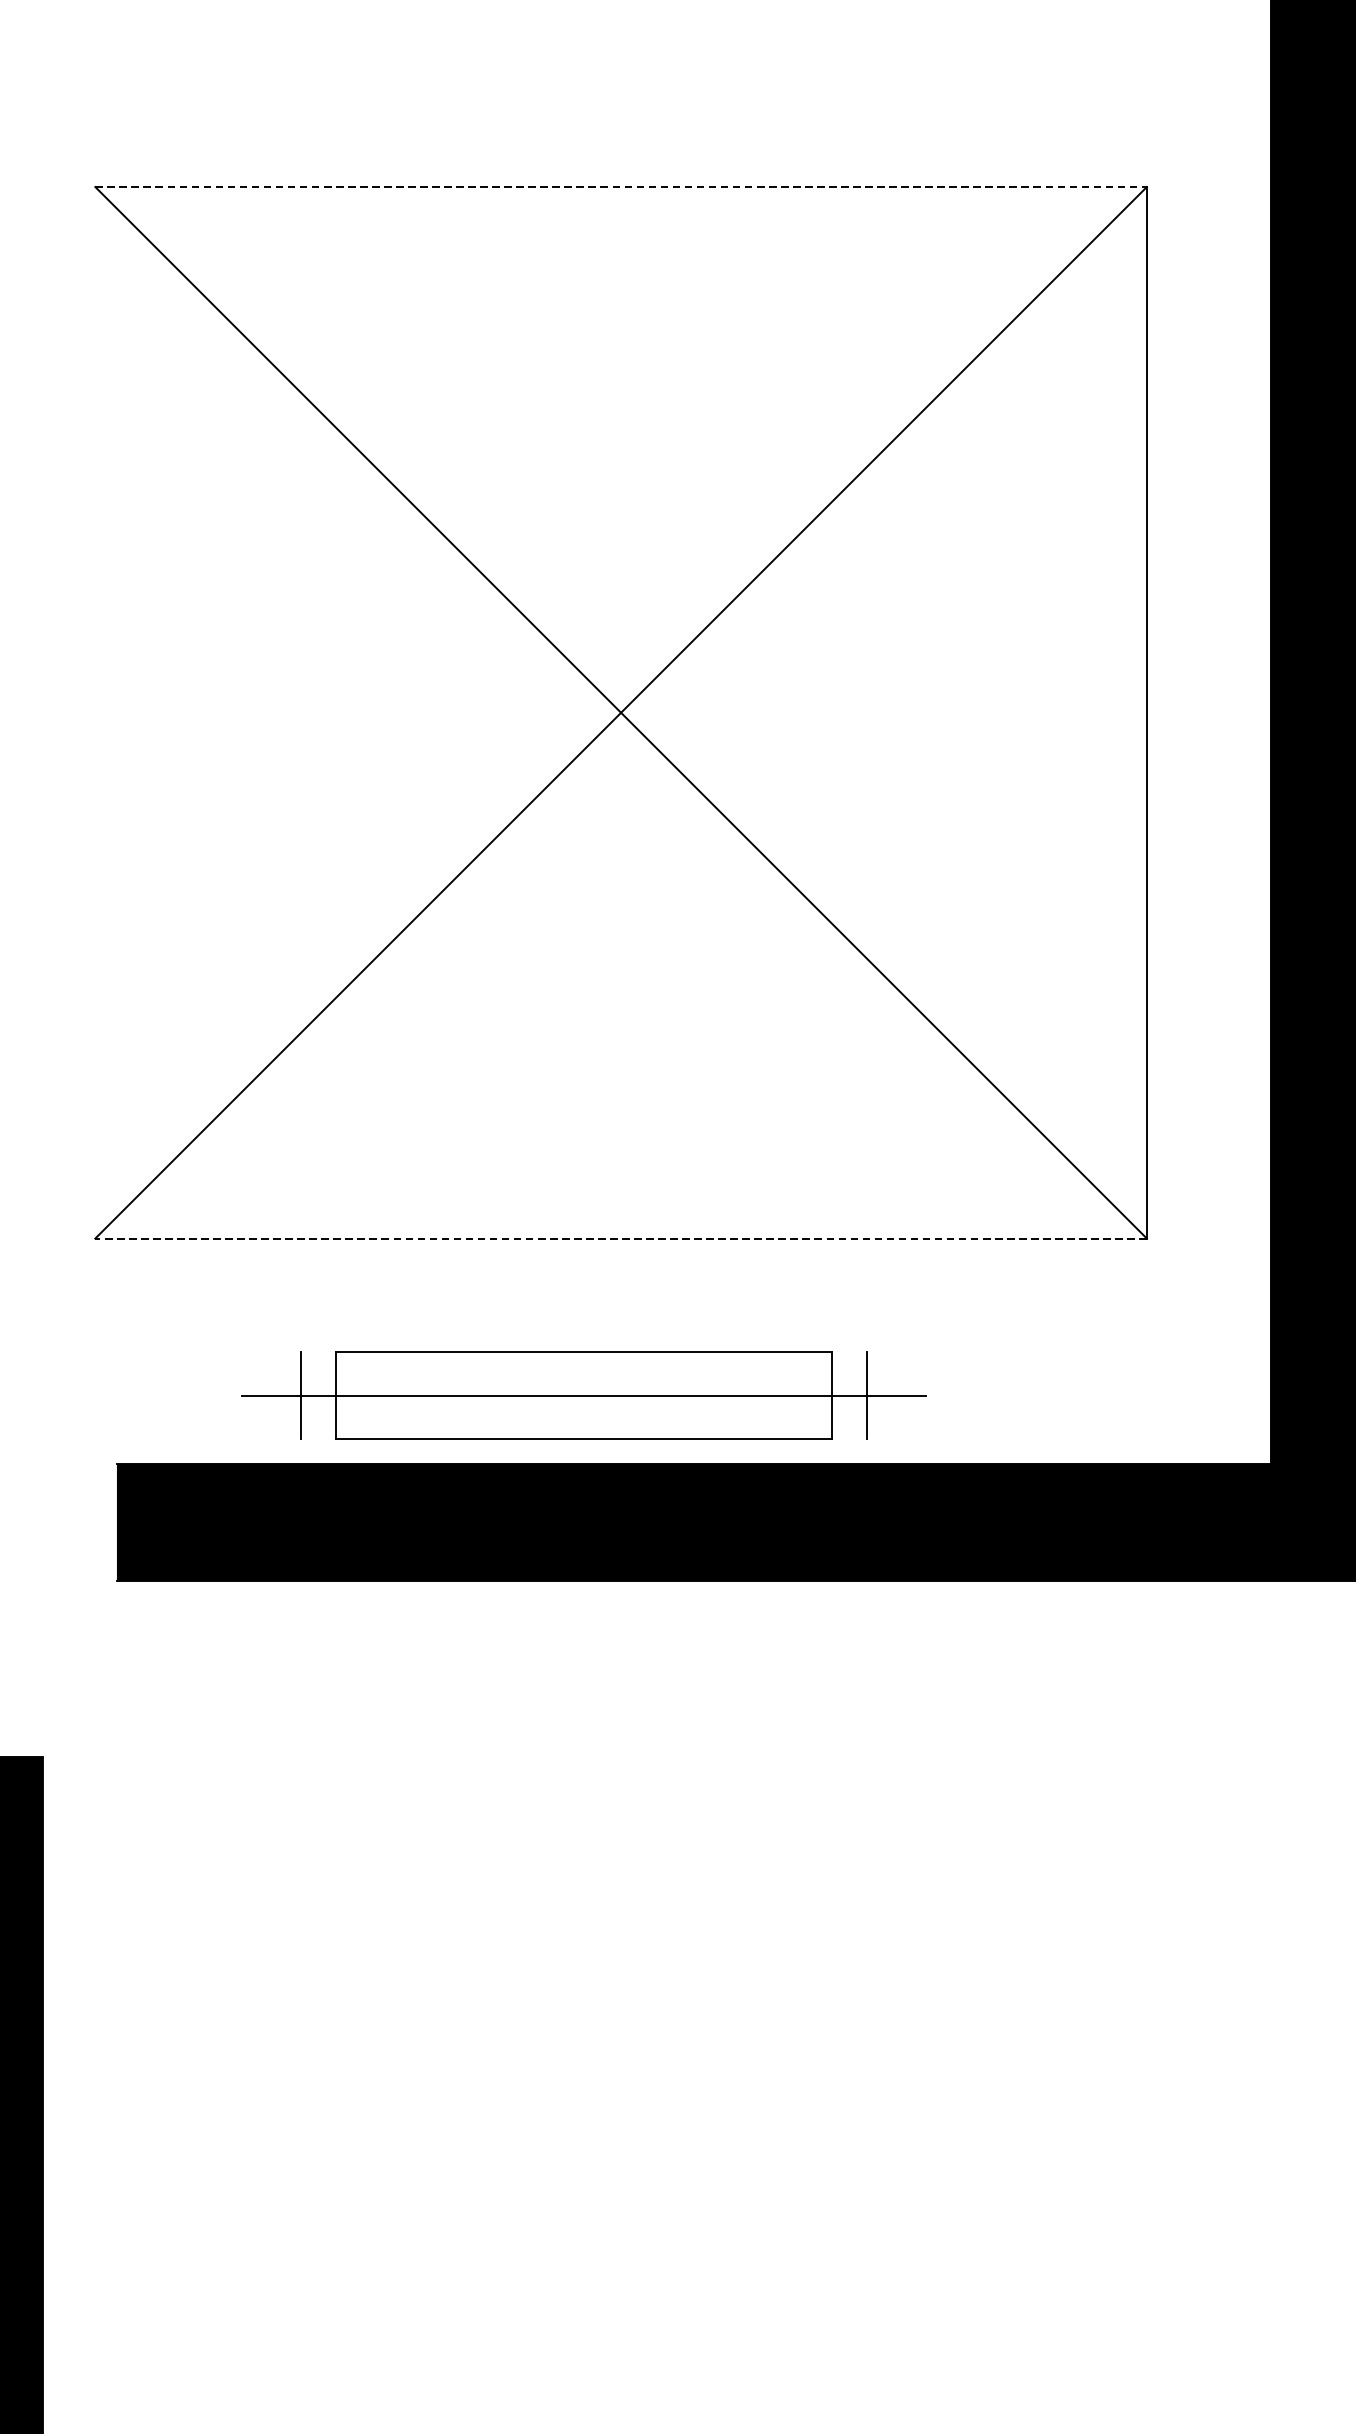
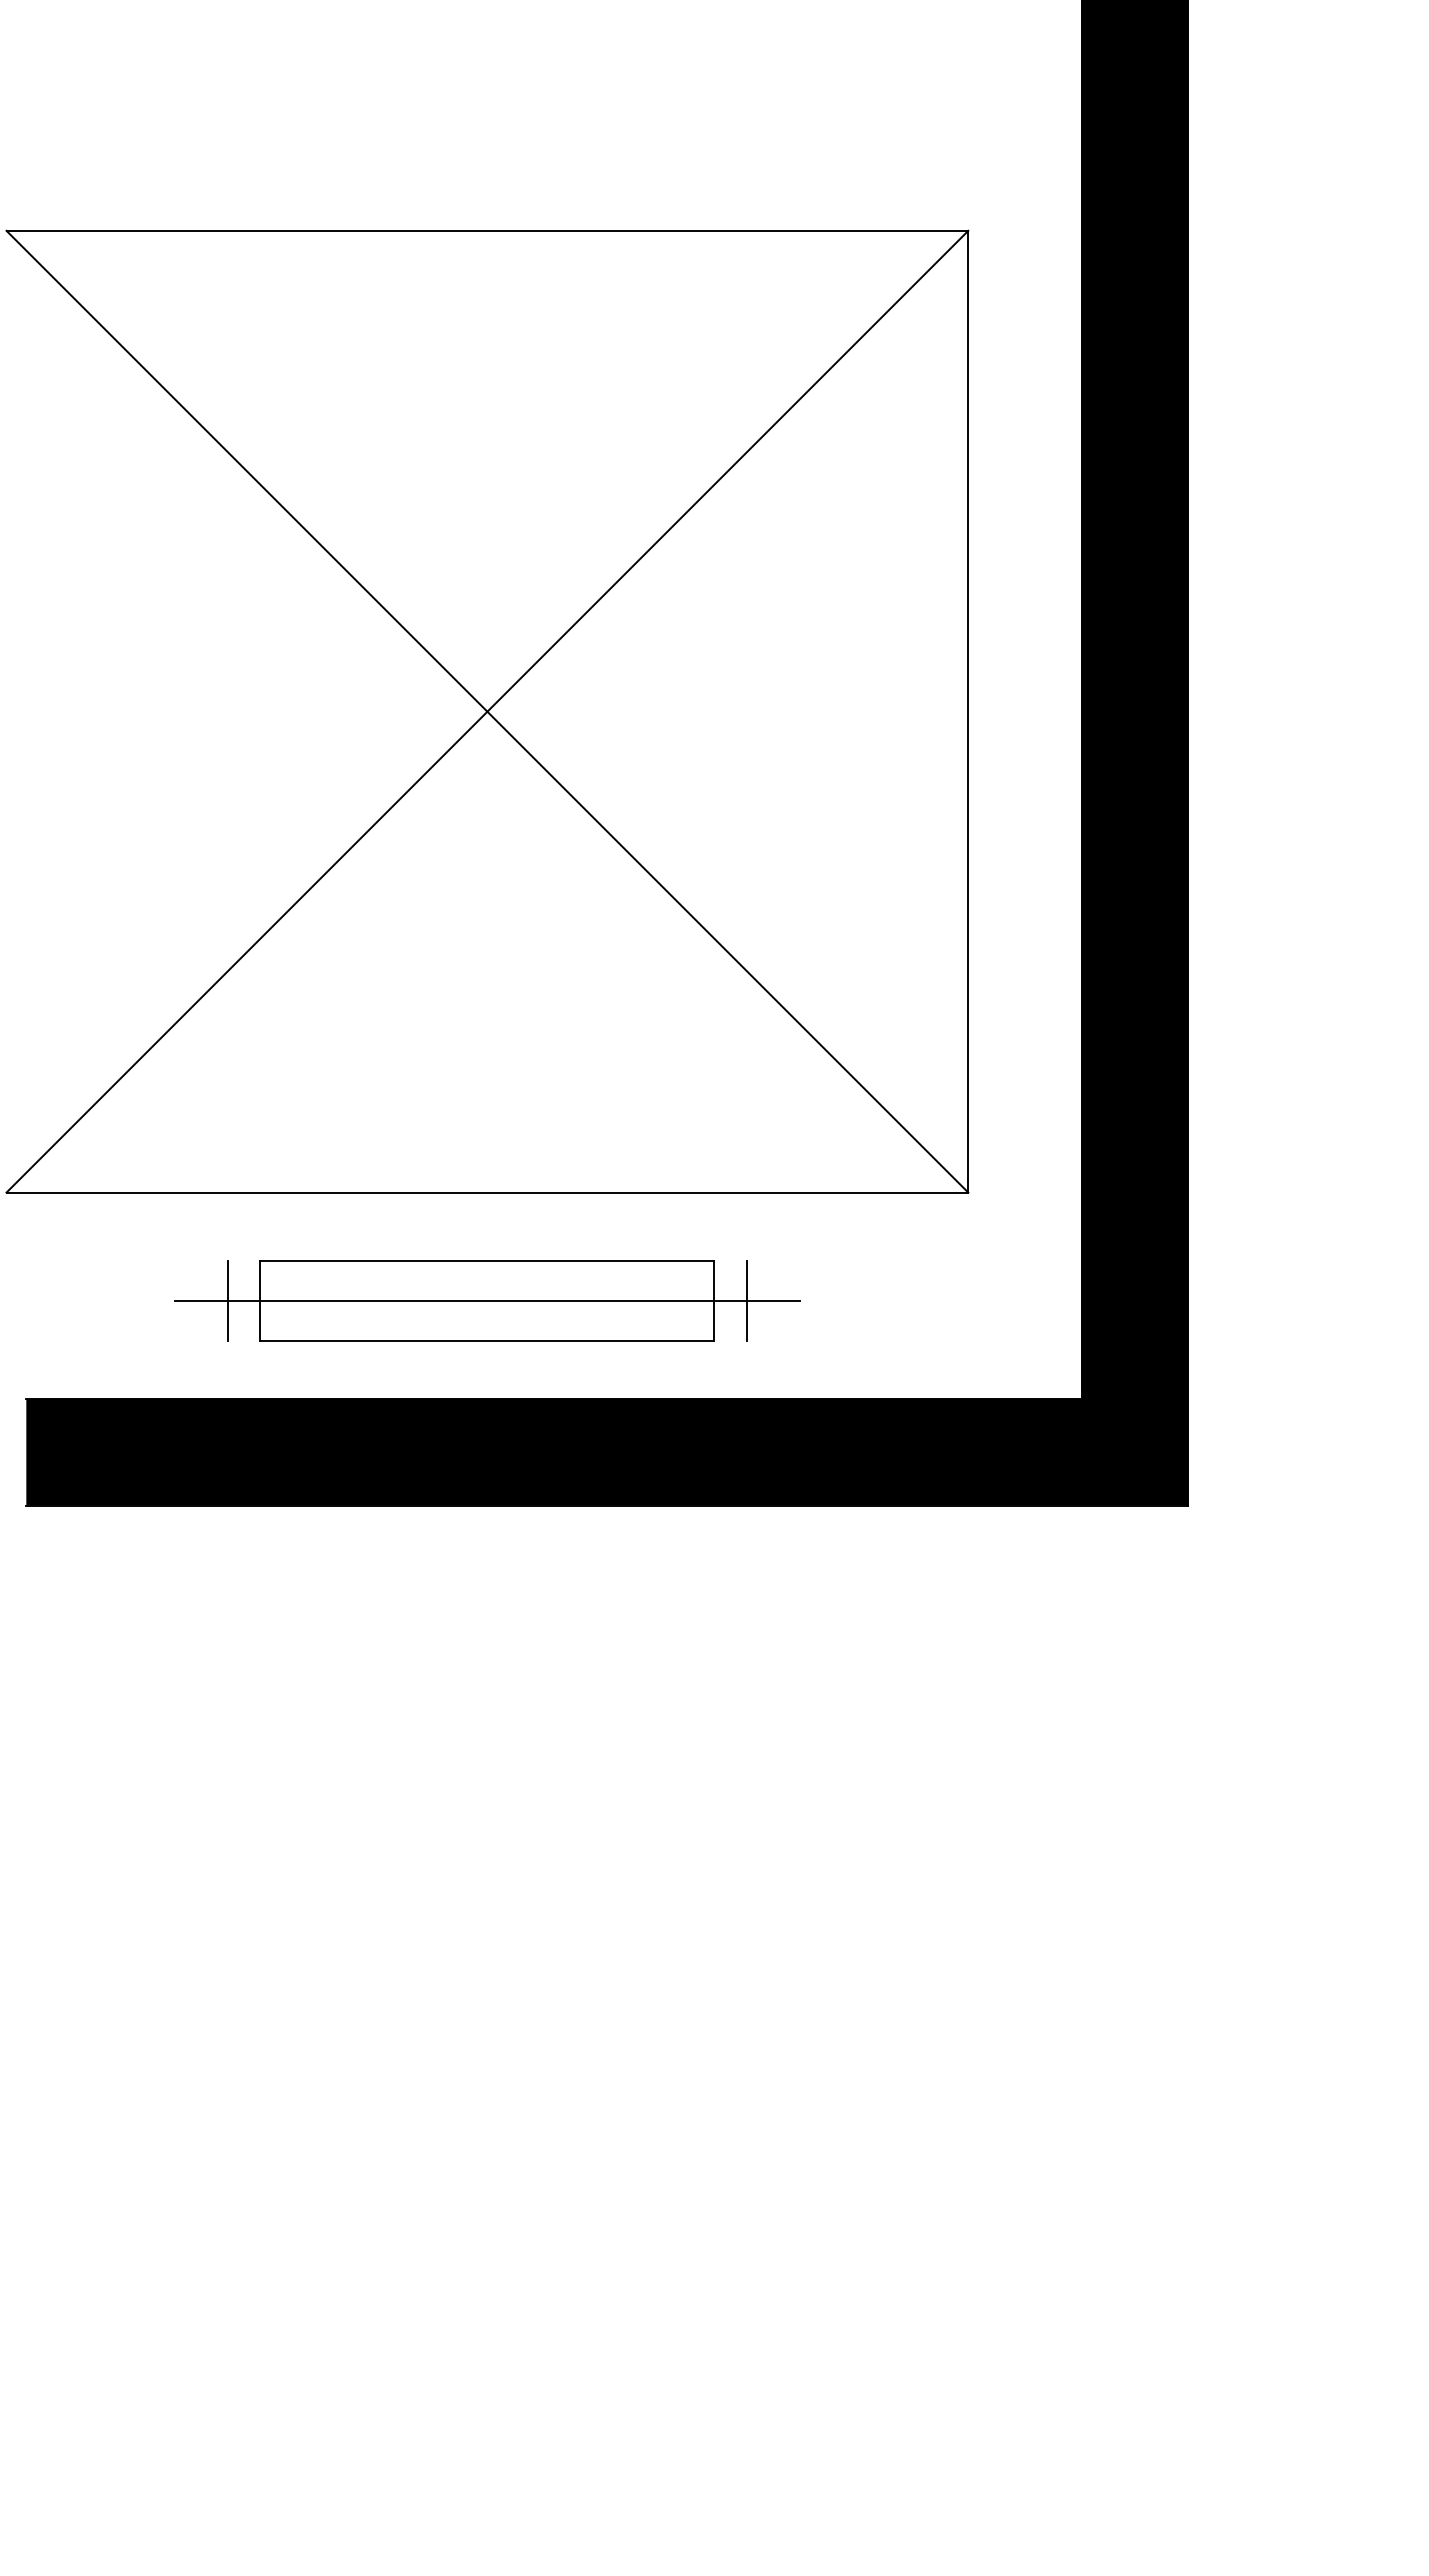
line: (621, 186) -> (487, 230), dashed -> solid
line: (621, 1238) -> (487, 1192), dashed -> solid
part: (584, 1394) -> (487, 1300), moved

